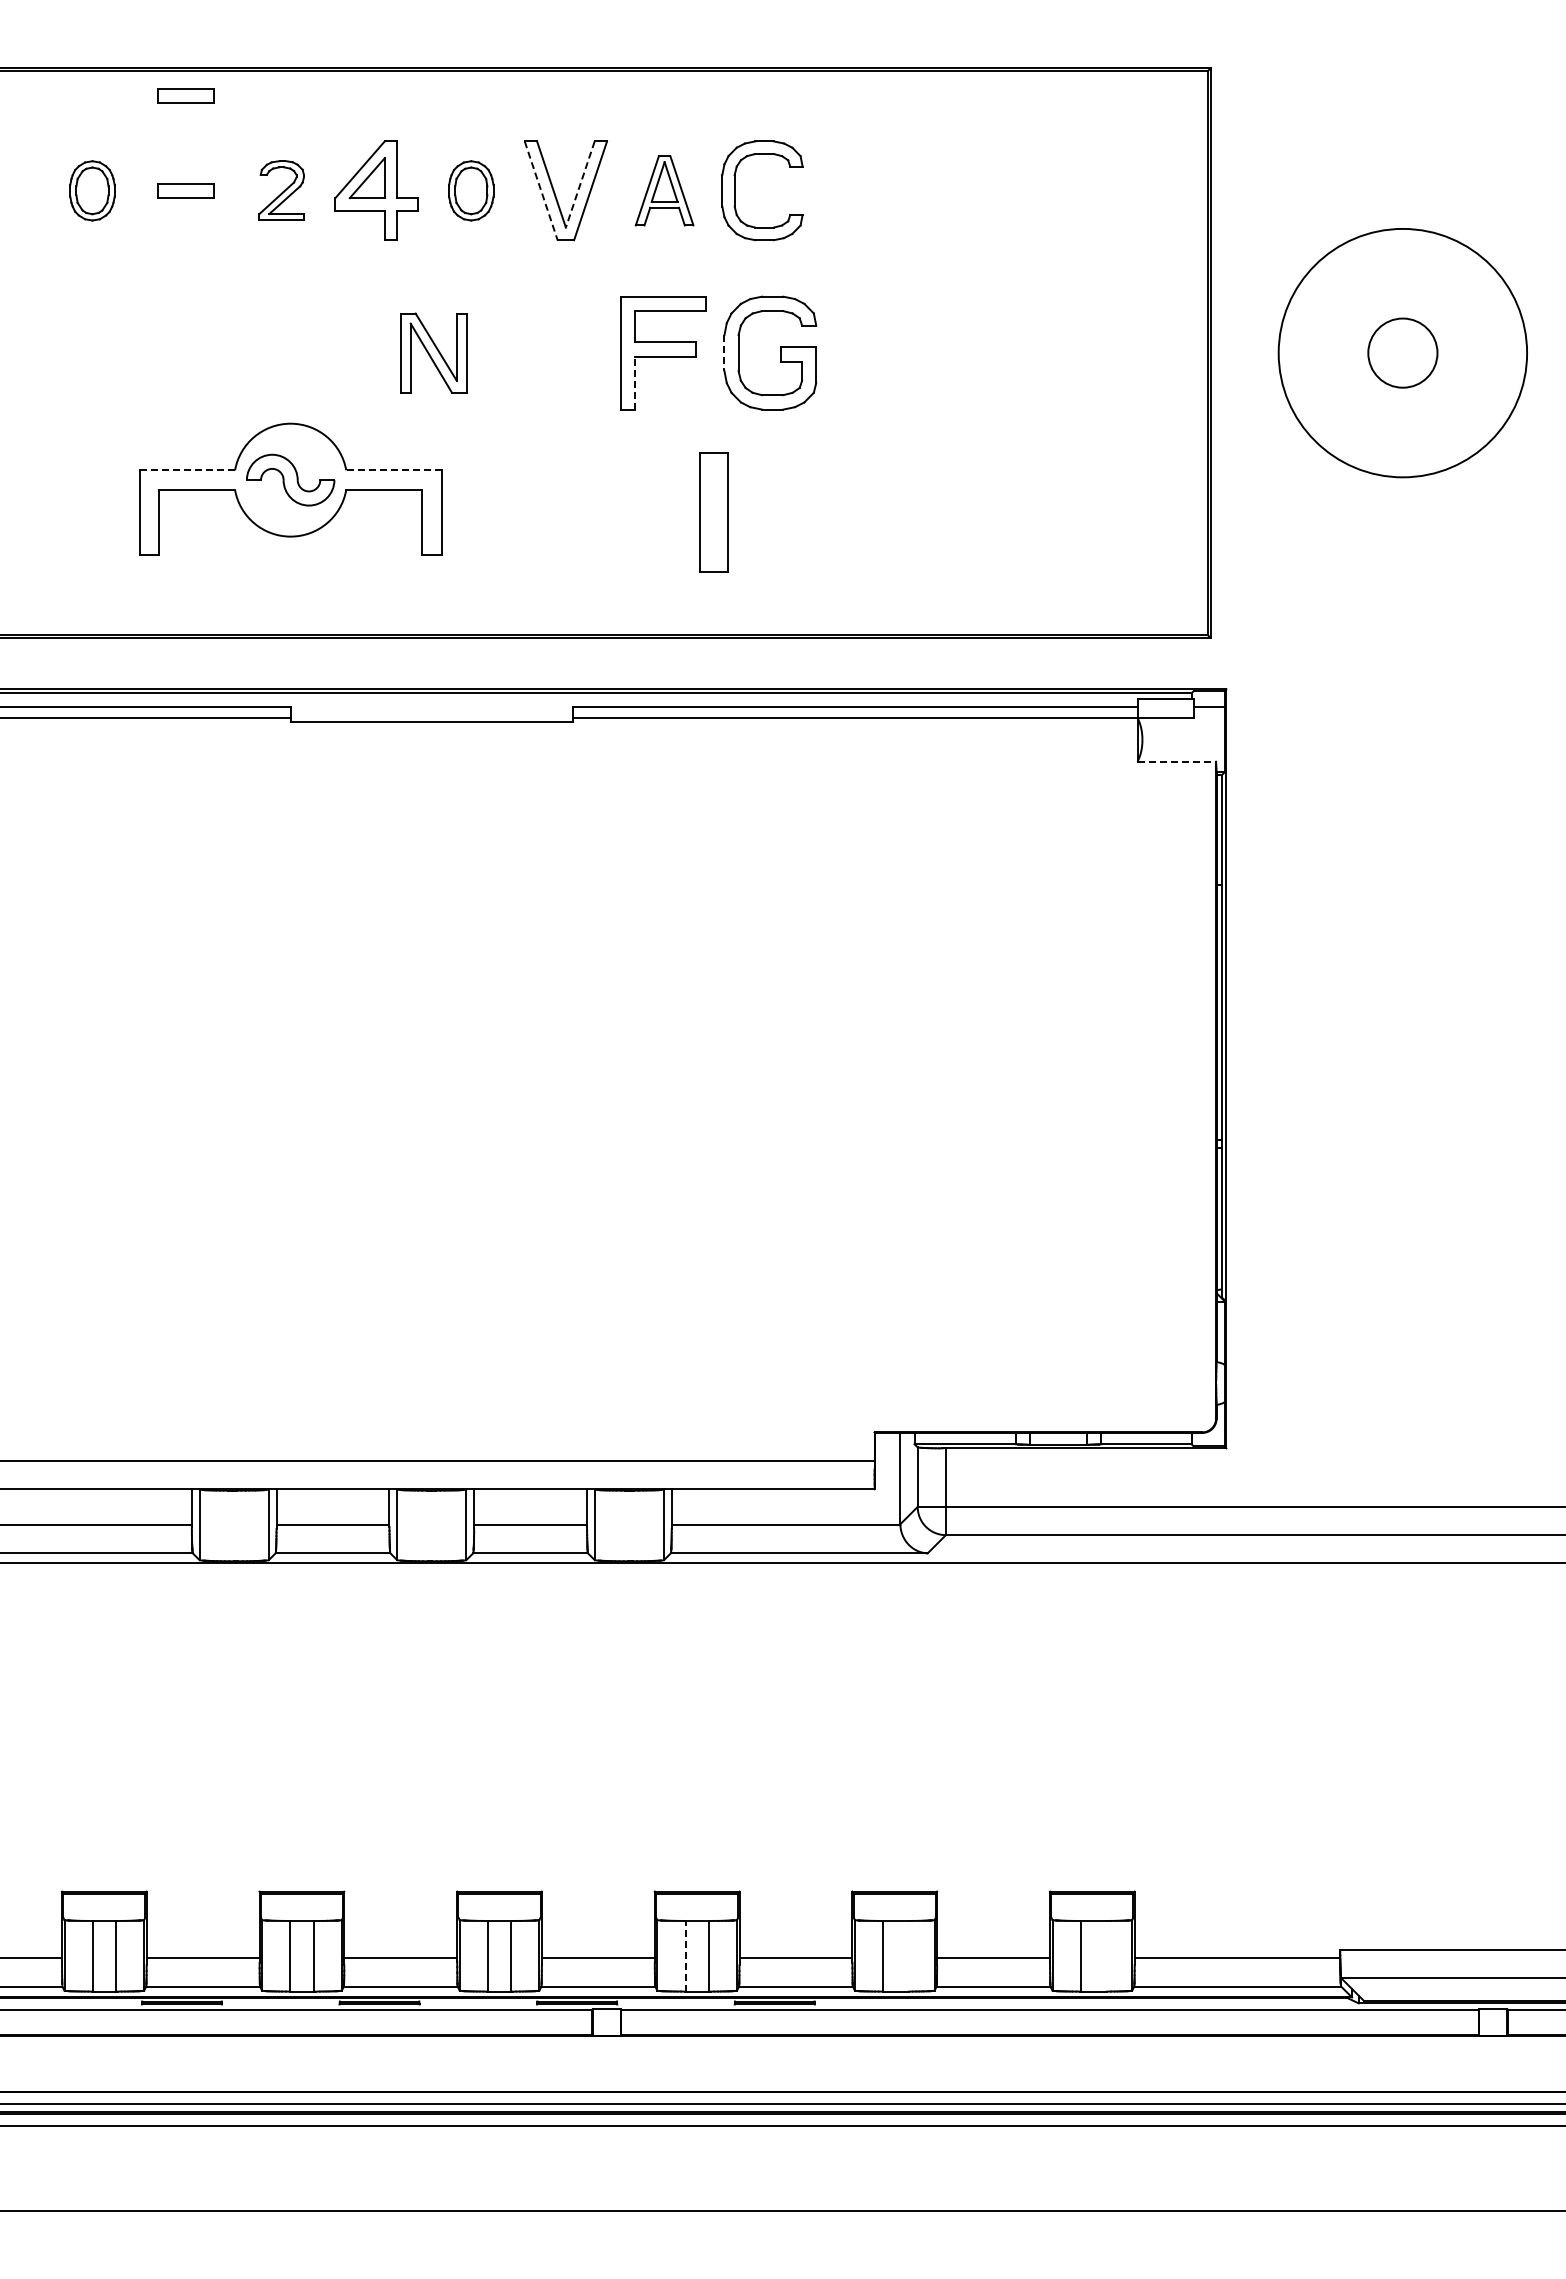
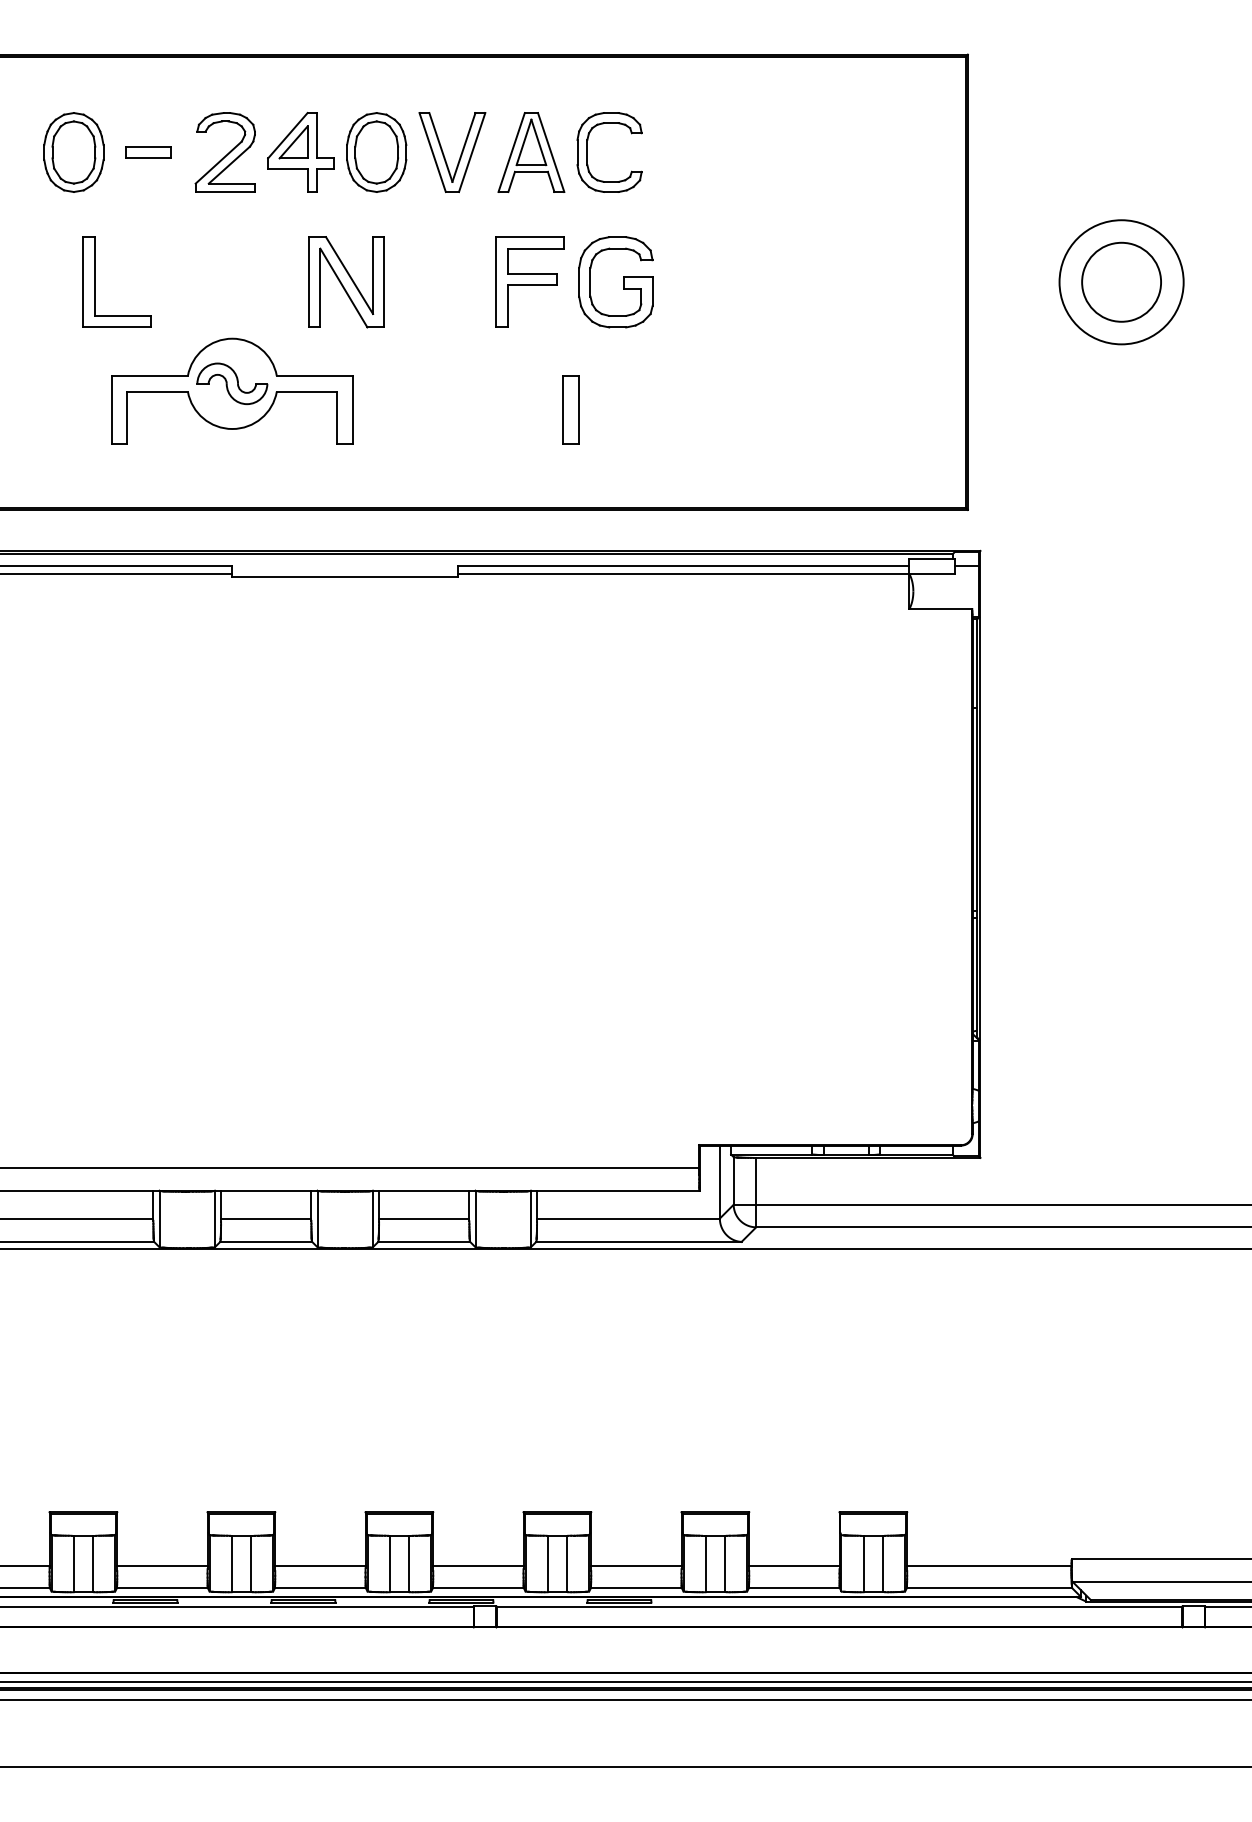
part: (185, 95) -> (148, 76), removed
line: (580, 184) -> (464, 147), dashed -> solid
part: (92, 190) -> (73, 152), size x1.67
part: (281, 190) -> (225, 152), size x1.67
part: (471, 190) -> (376, 152), size x1.67
part: (664, 190) -> (531, 152), size x1.43
line: (541, 191) -> (432, 153), dashed -> solid
part: (433, 352) -> (346, 281), size x1.43
circle: (1402, 352) -> (1121, 281), size x0.62
circle: (1402, 352) -> (1121, 281), size x1.43
part: (118, 353) -> (94, 282), added
line: (724, 353) -> (579, 282), dashed -> solid
line: (635, 382) -> (508, 305), dashed -> solid
line: (187, 470) -> (149, 376), dashed -> solid
line: (393, 470) -> (314, 376), dashed -> solid
part: (713, 512) -> (570, 409), size x0.71
line: (1177, 761) -> (941, 608), dashed -> solid
line: (685, 1955) -> (548, 1563), dashed -> solid
line: (906, 1955) -> (724, 1563), added
line: (1104, 1955) -> (883, 1563), added

